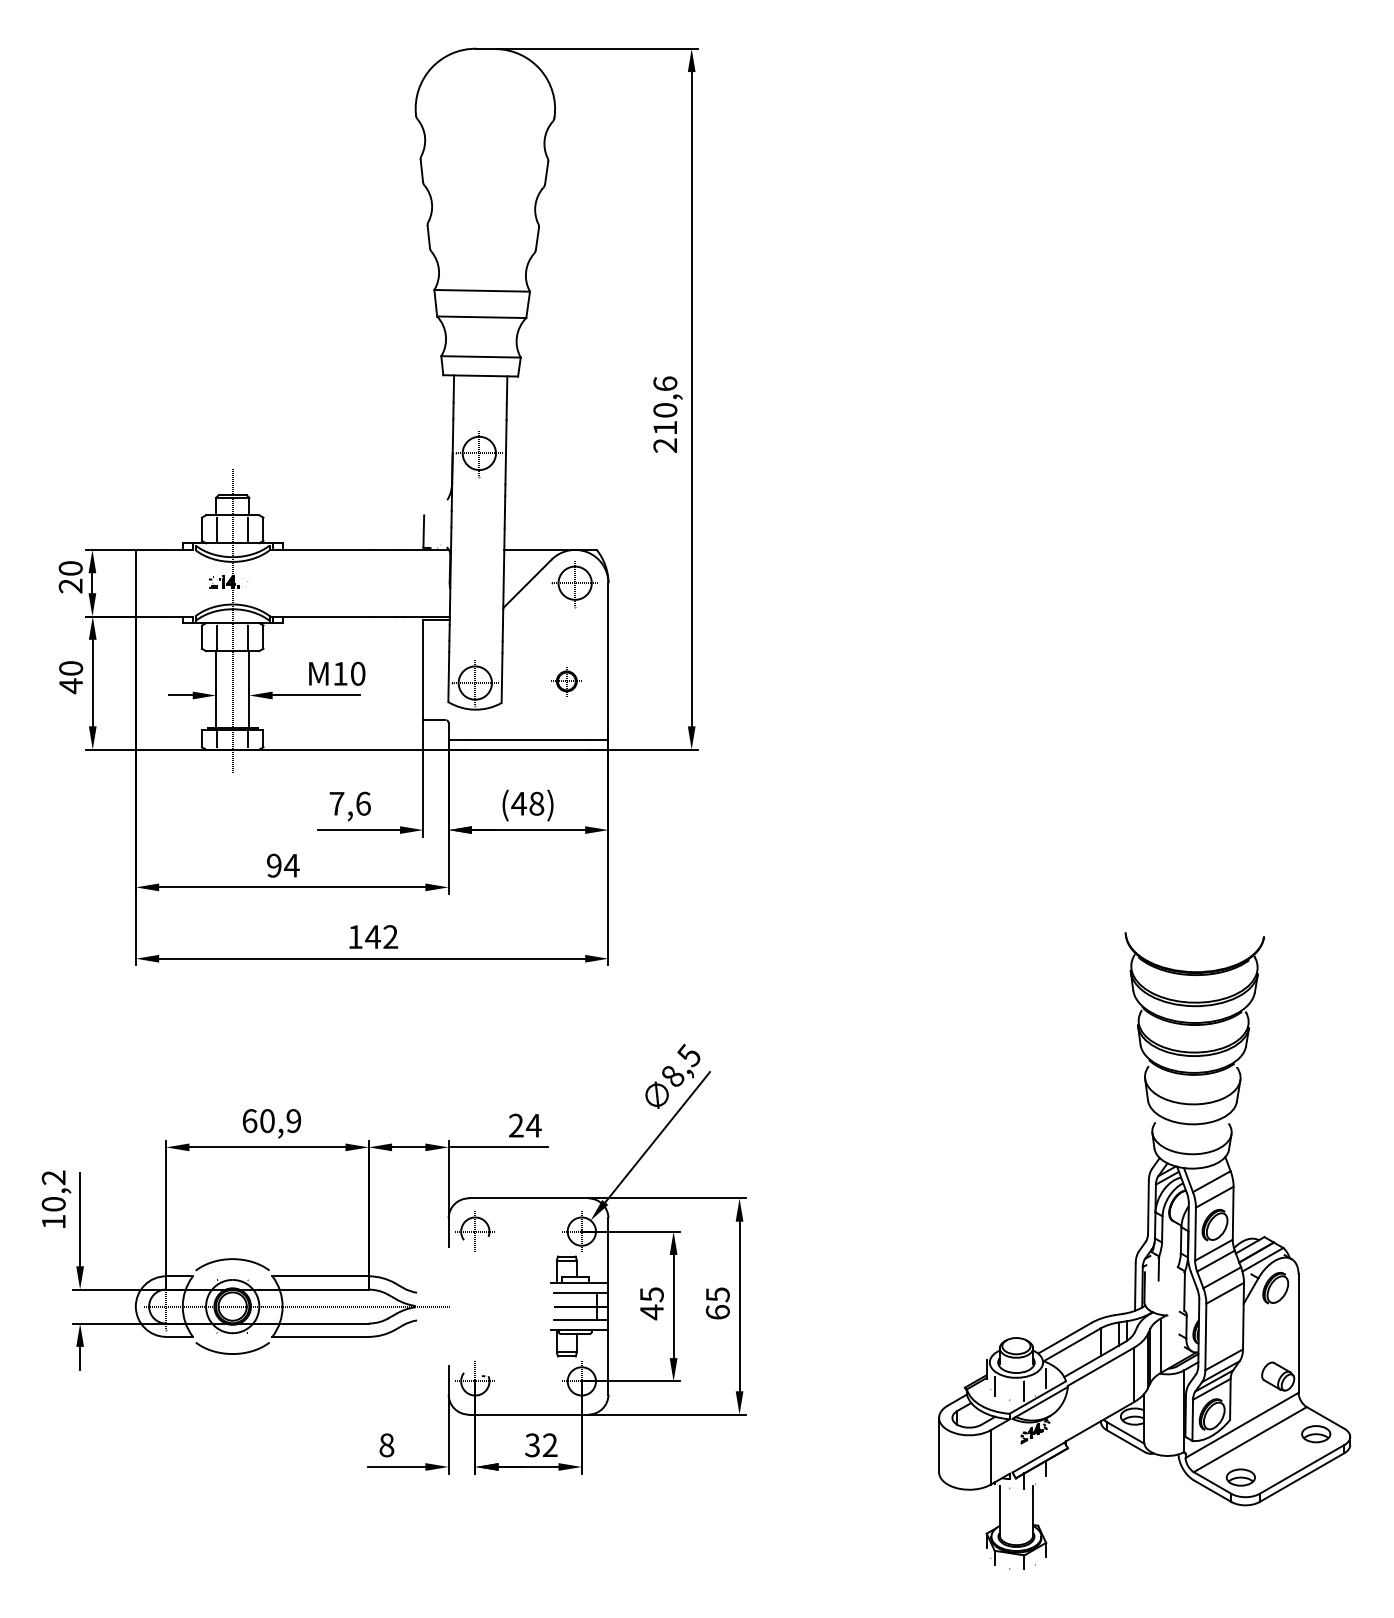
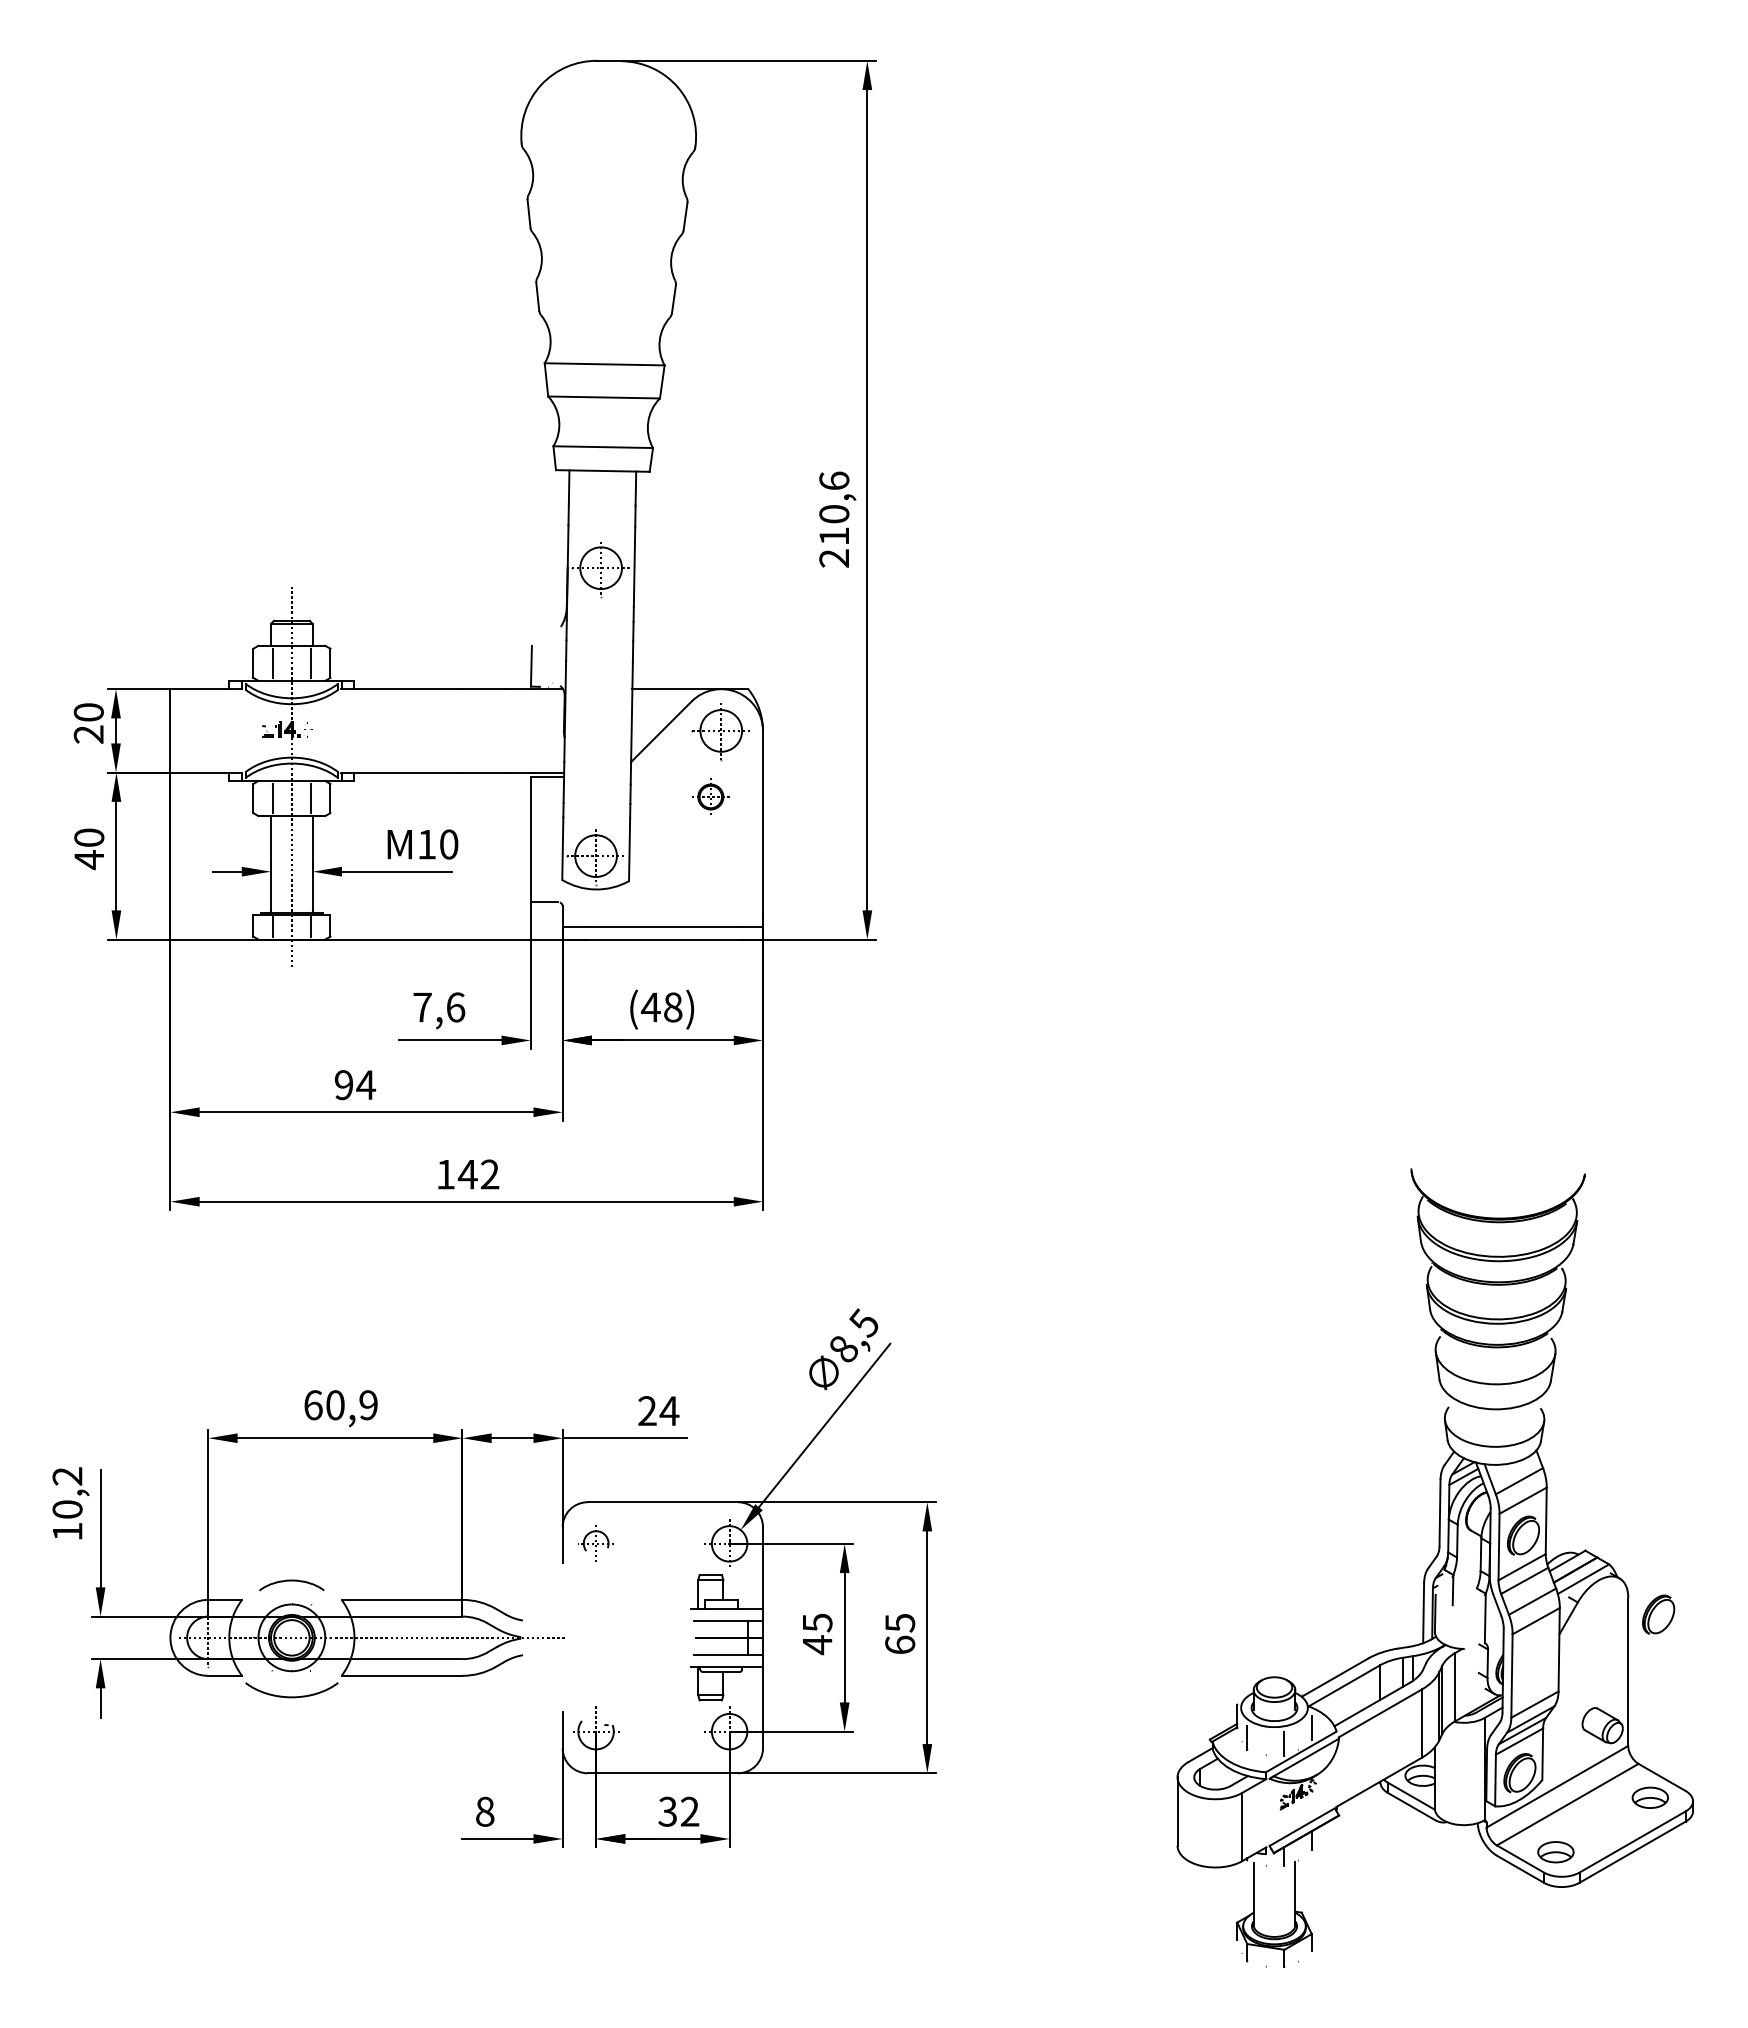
part: (566, 680) -> (710, 796), moved
part: (475, 1230) -> (596, 1542), size x0.7
part: (232, 1264) -> (291, 1585), size x0.7
part: (1275, 1287) -> (1658, 1614), moved

